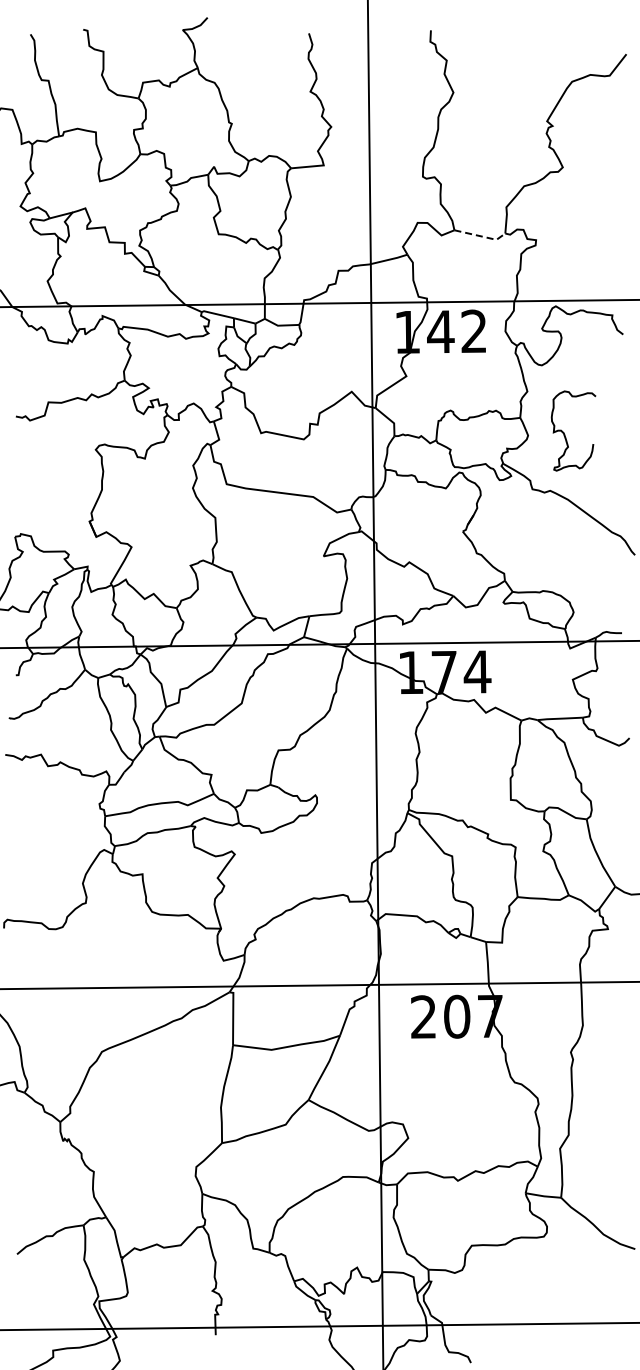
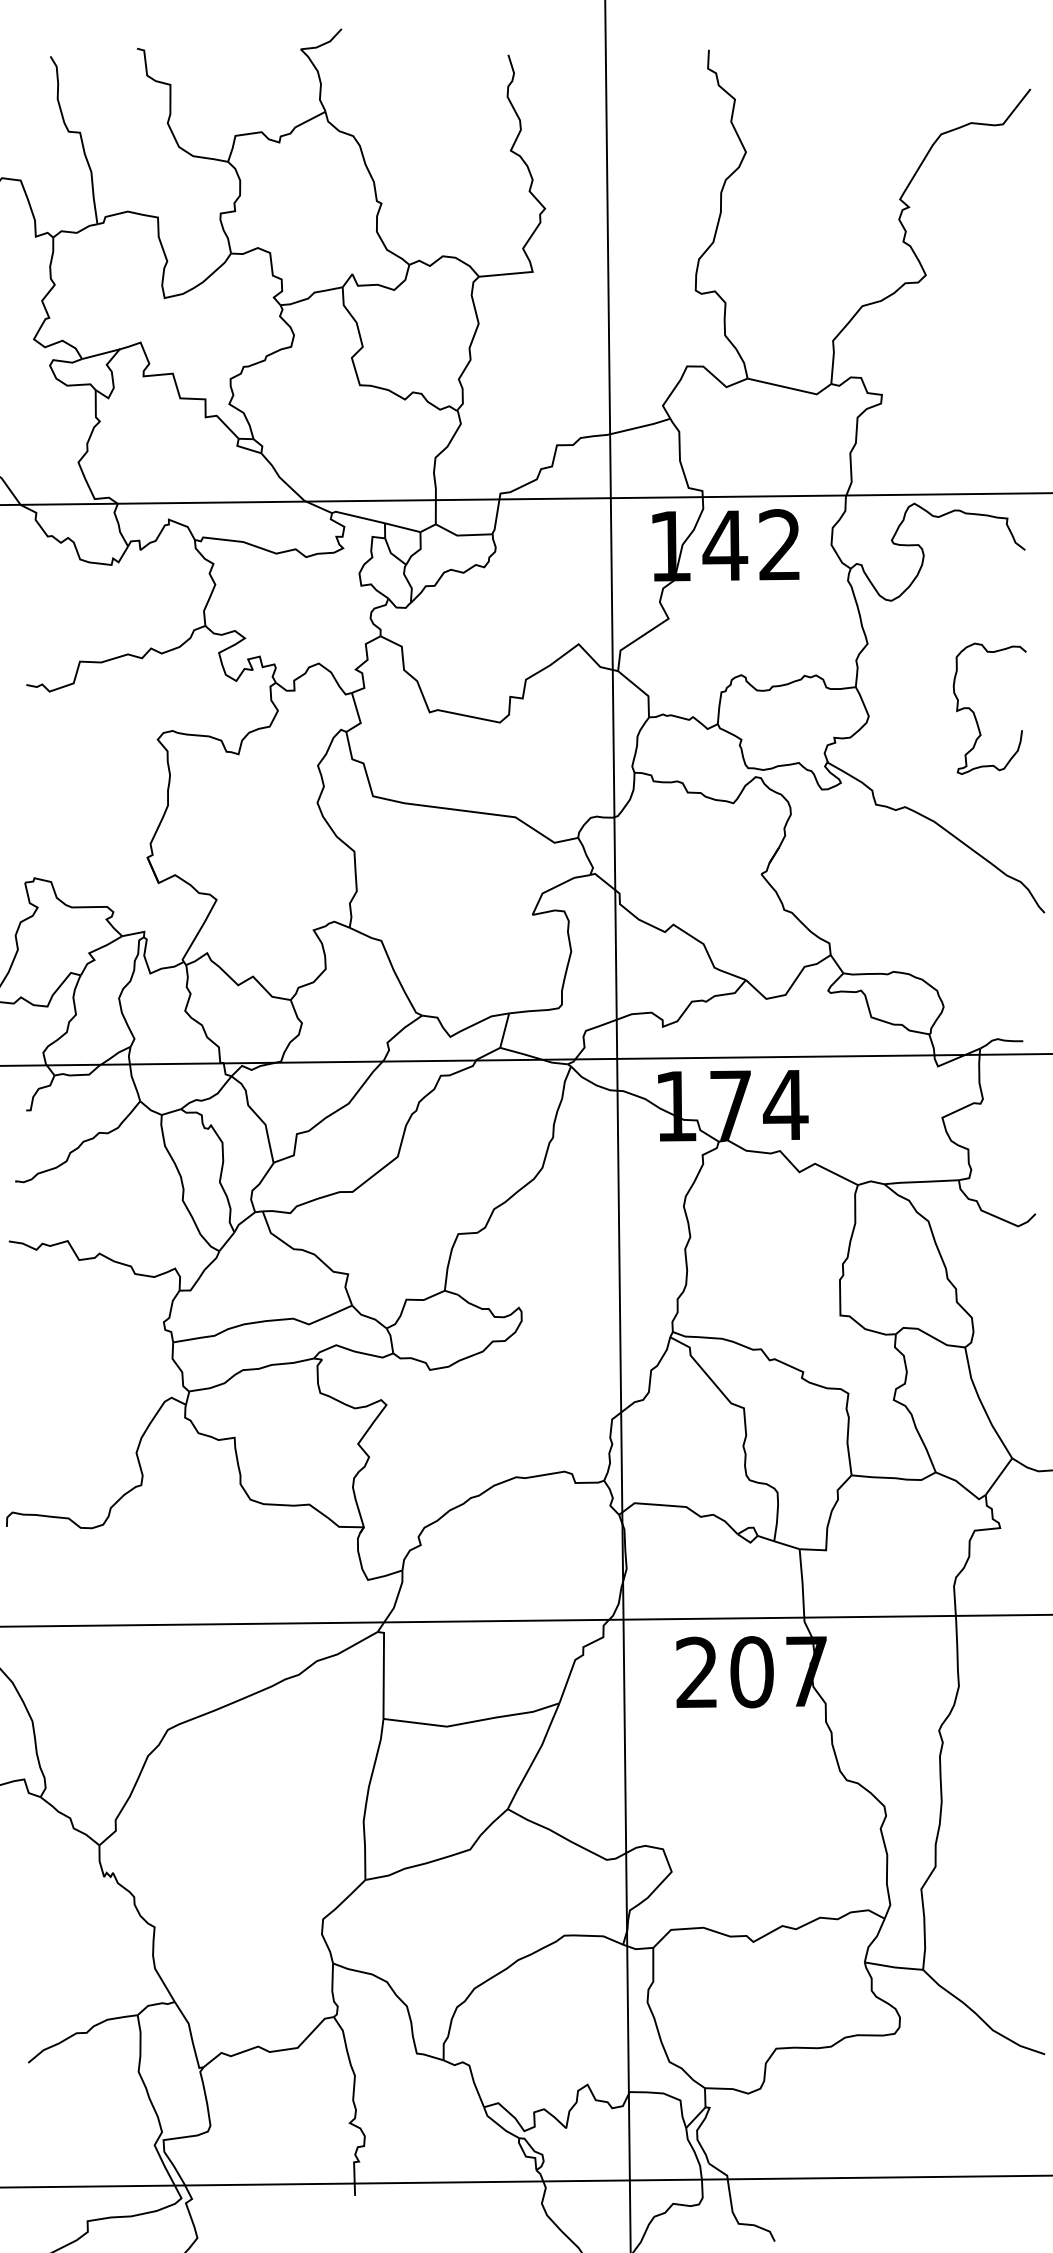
line: (481, 236) -> (792, 388), dashed -> solid
curve: (565, 434) -> (976, 714), moved

